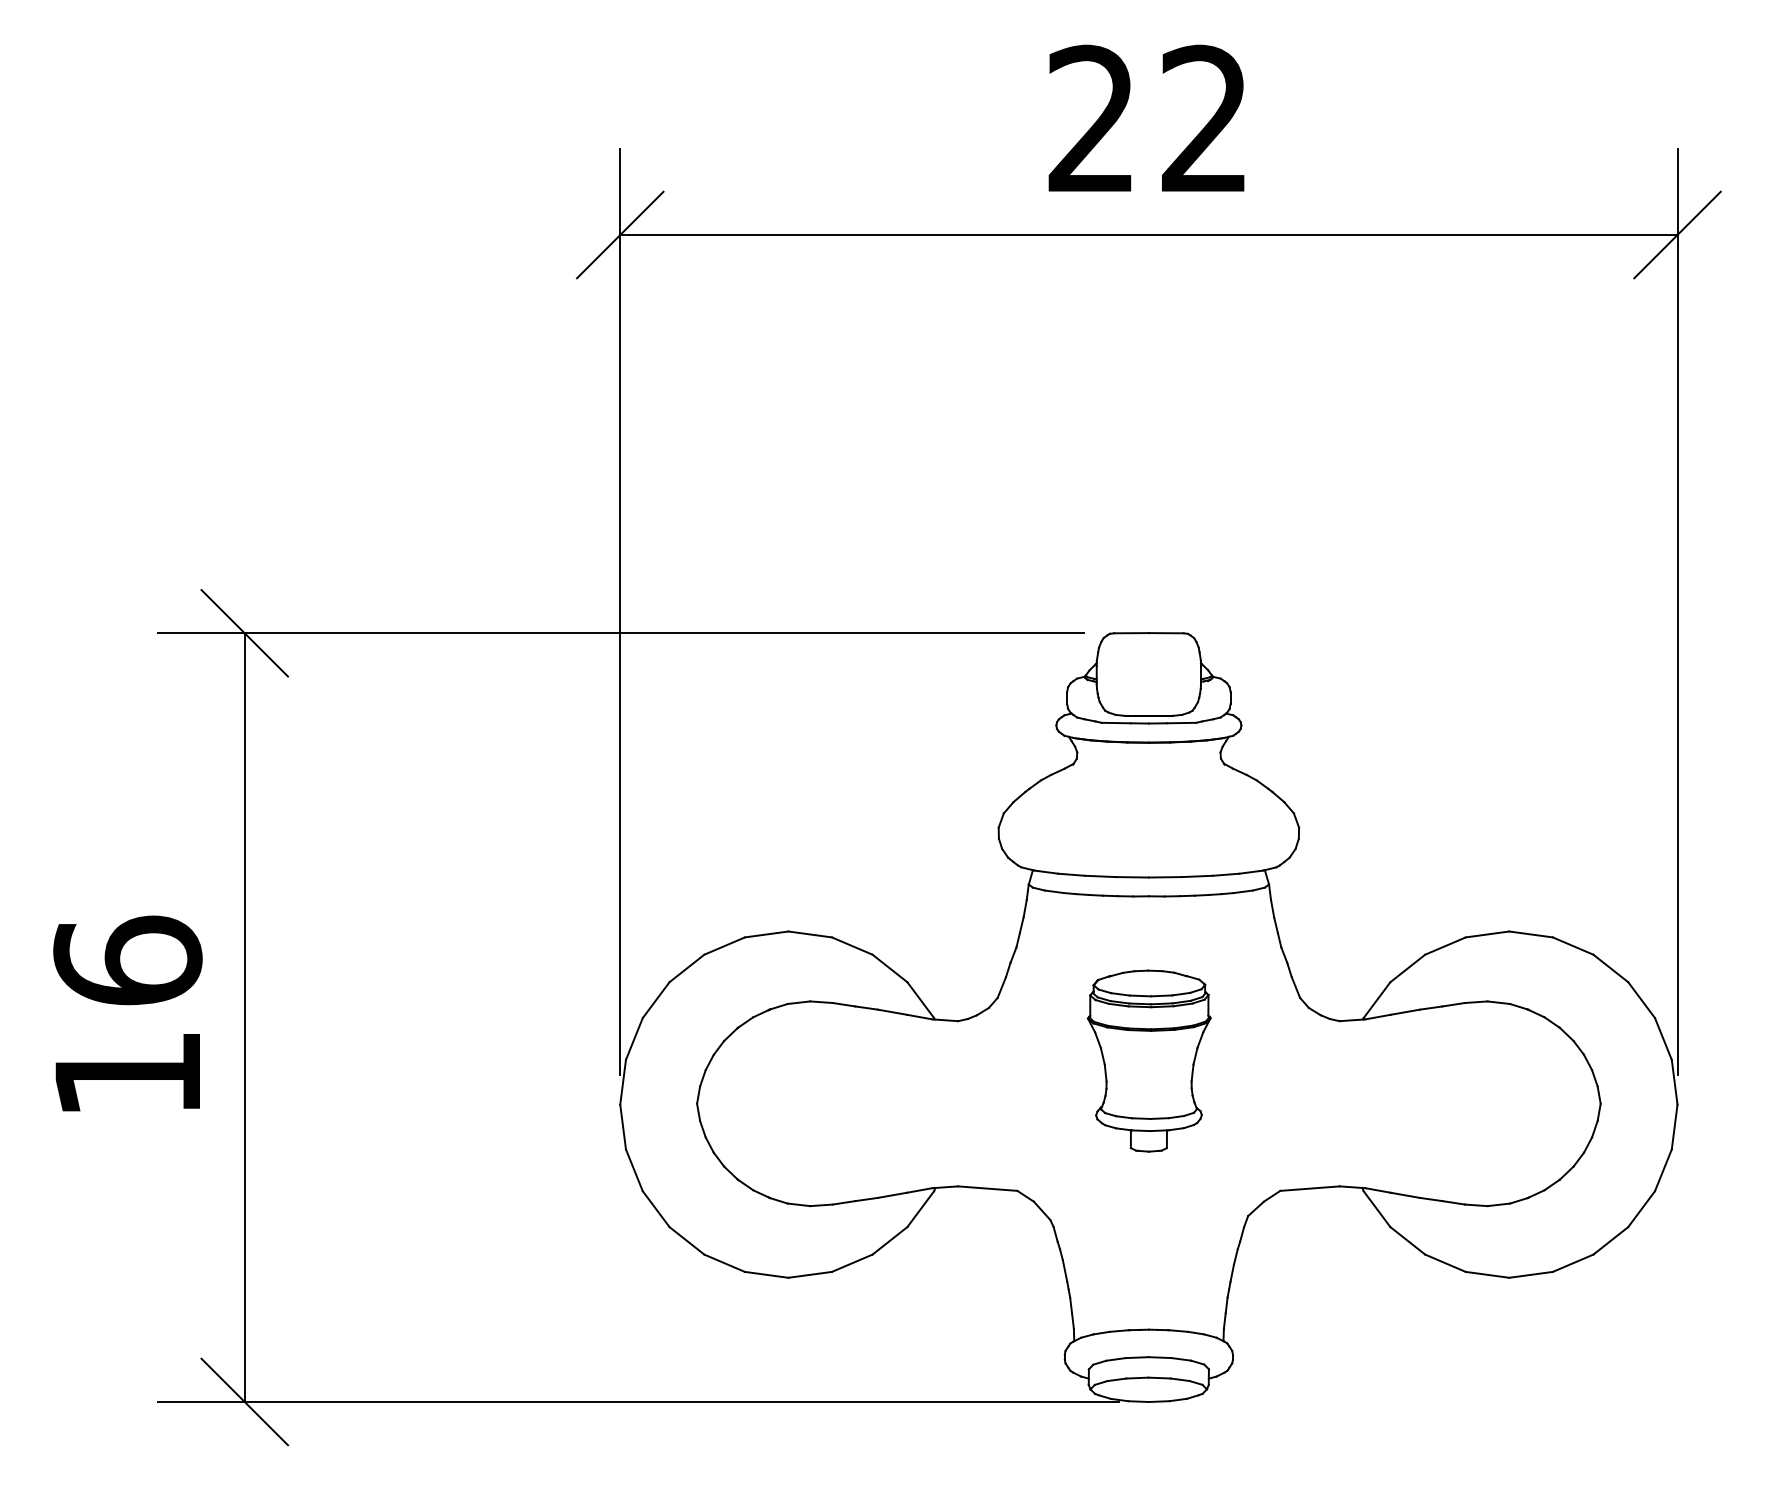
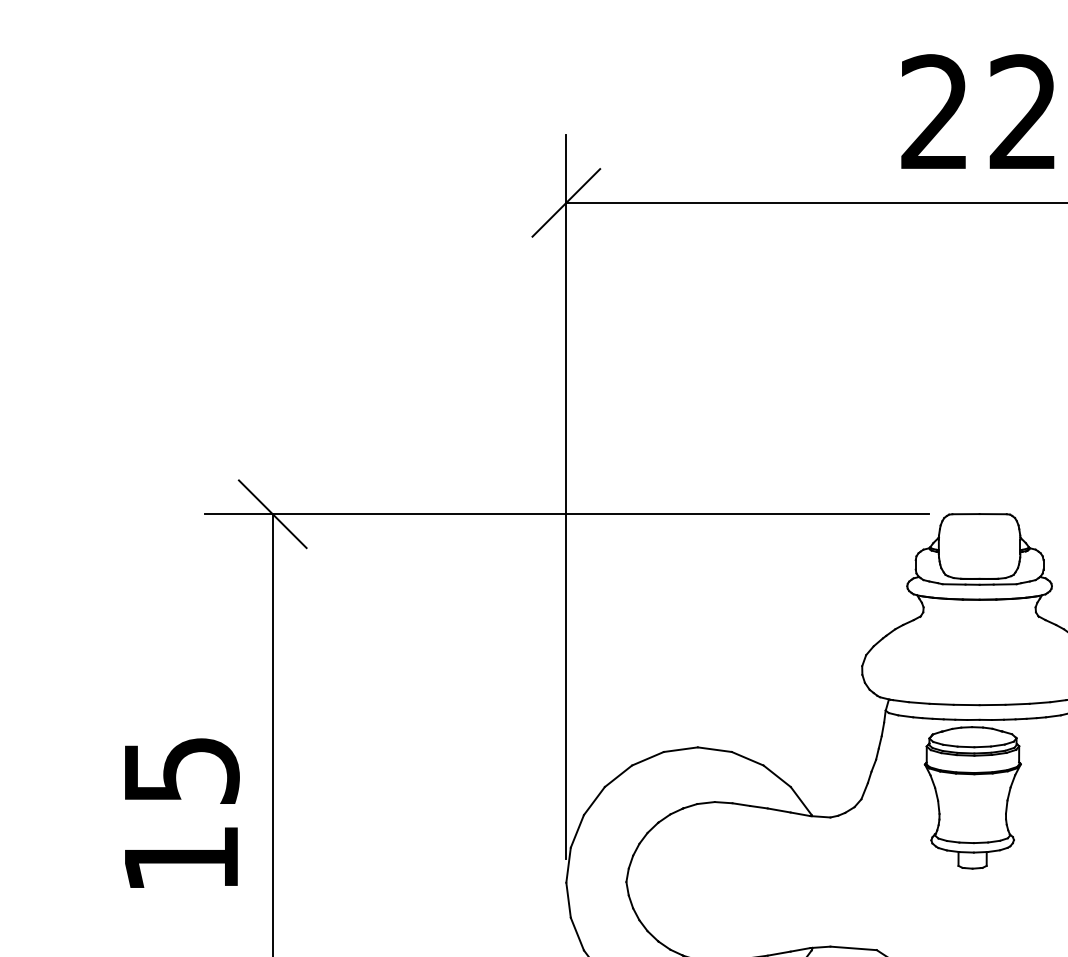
text: (127, 960) -> (181, 770), 16 -> 15
part: (1148, 1060) -> (972, 797), moved

